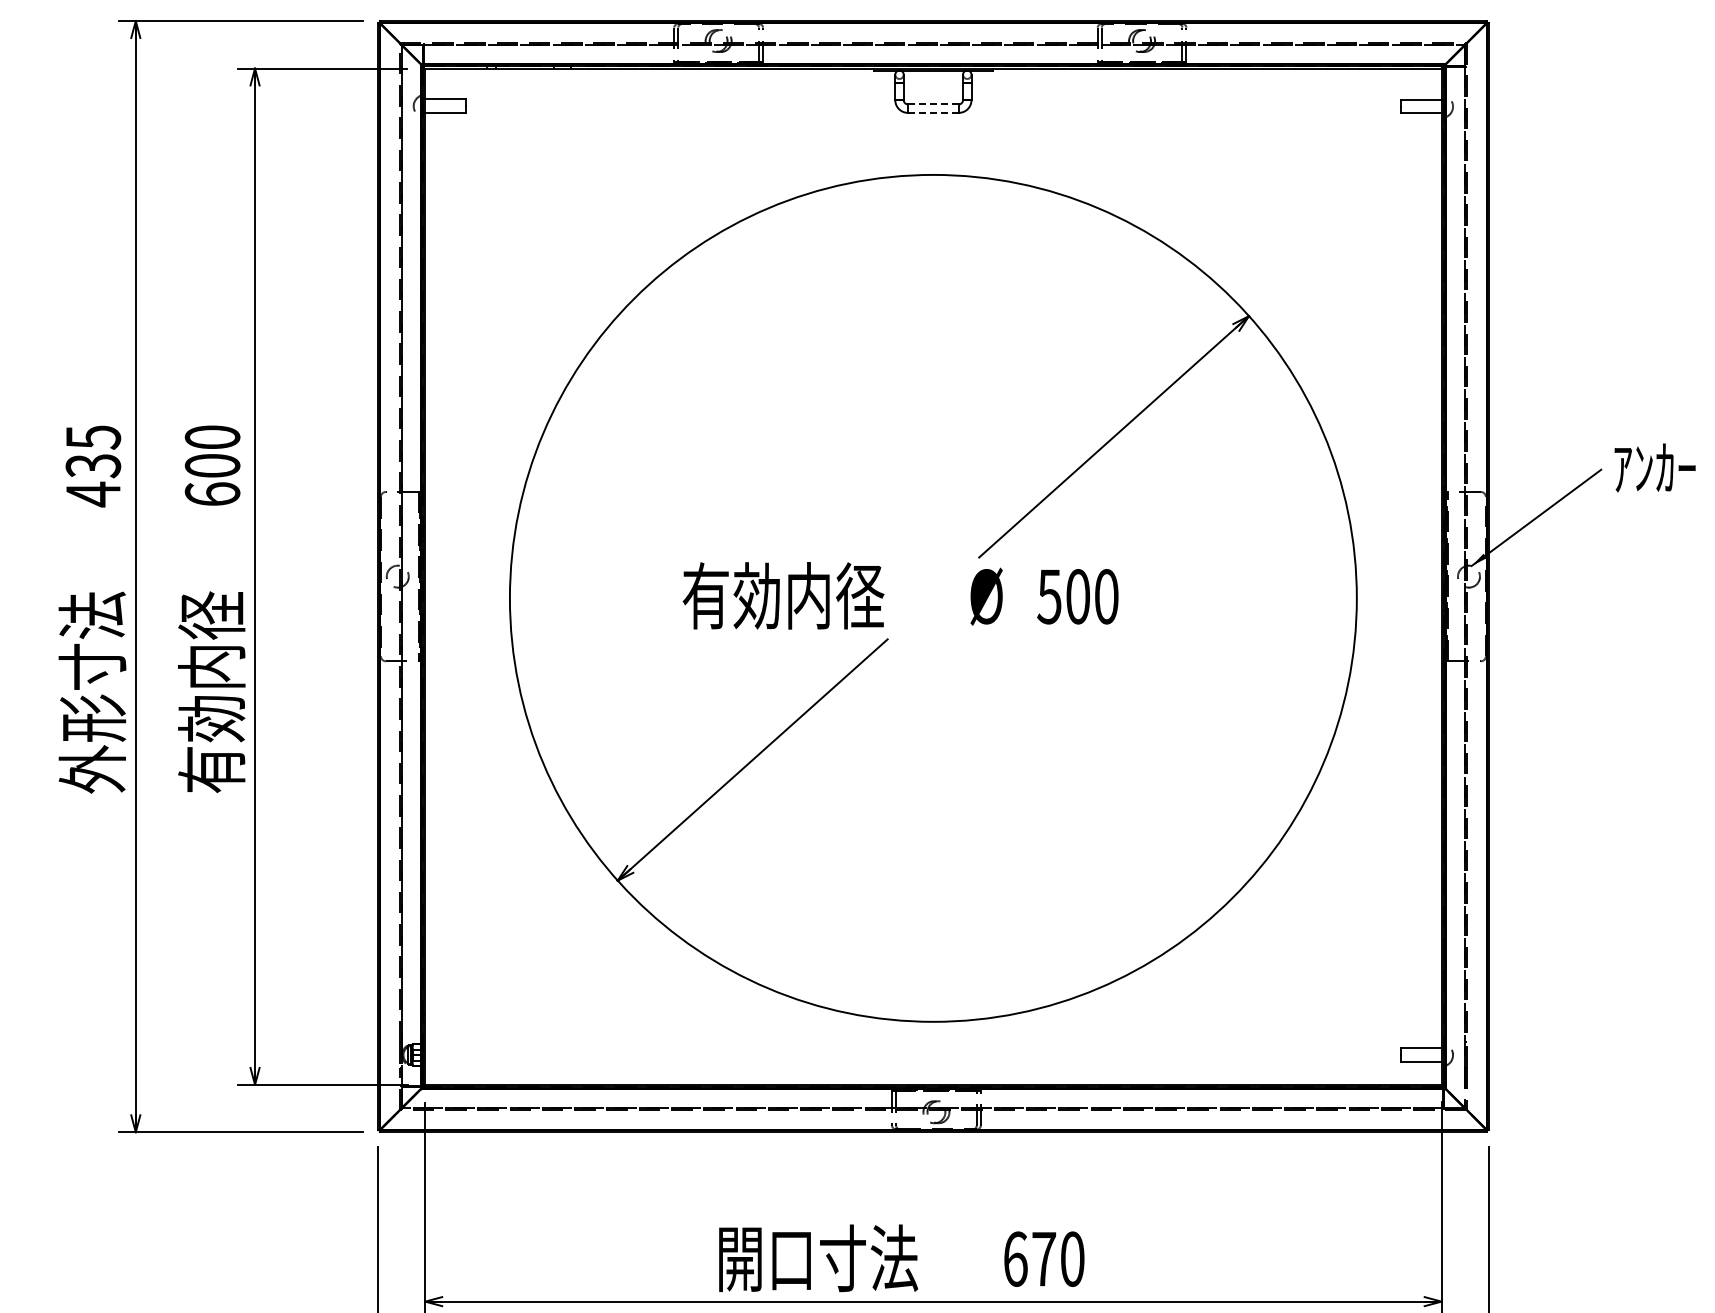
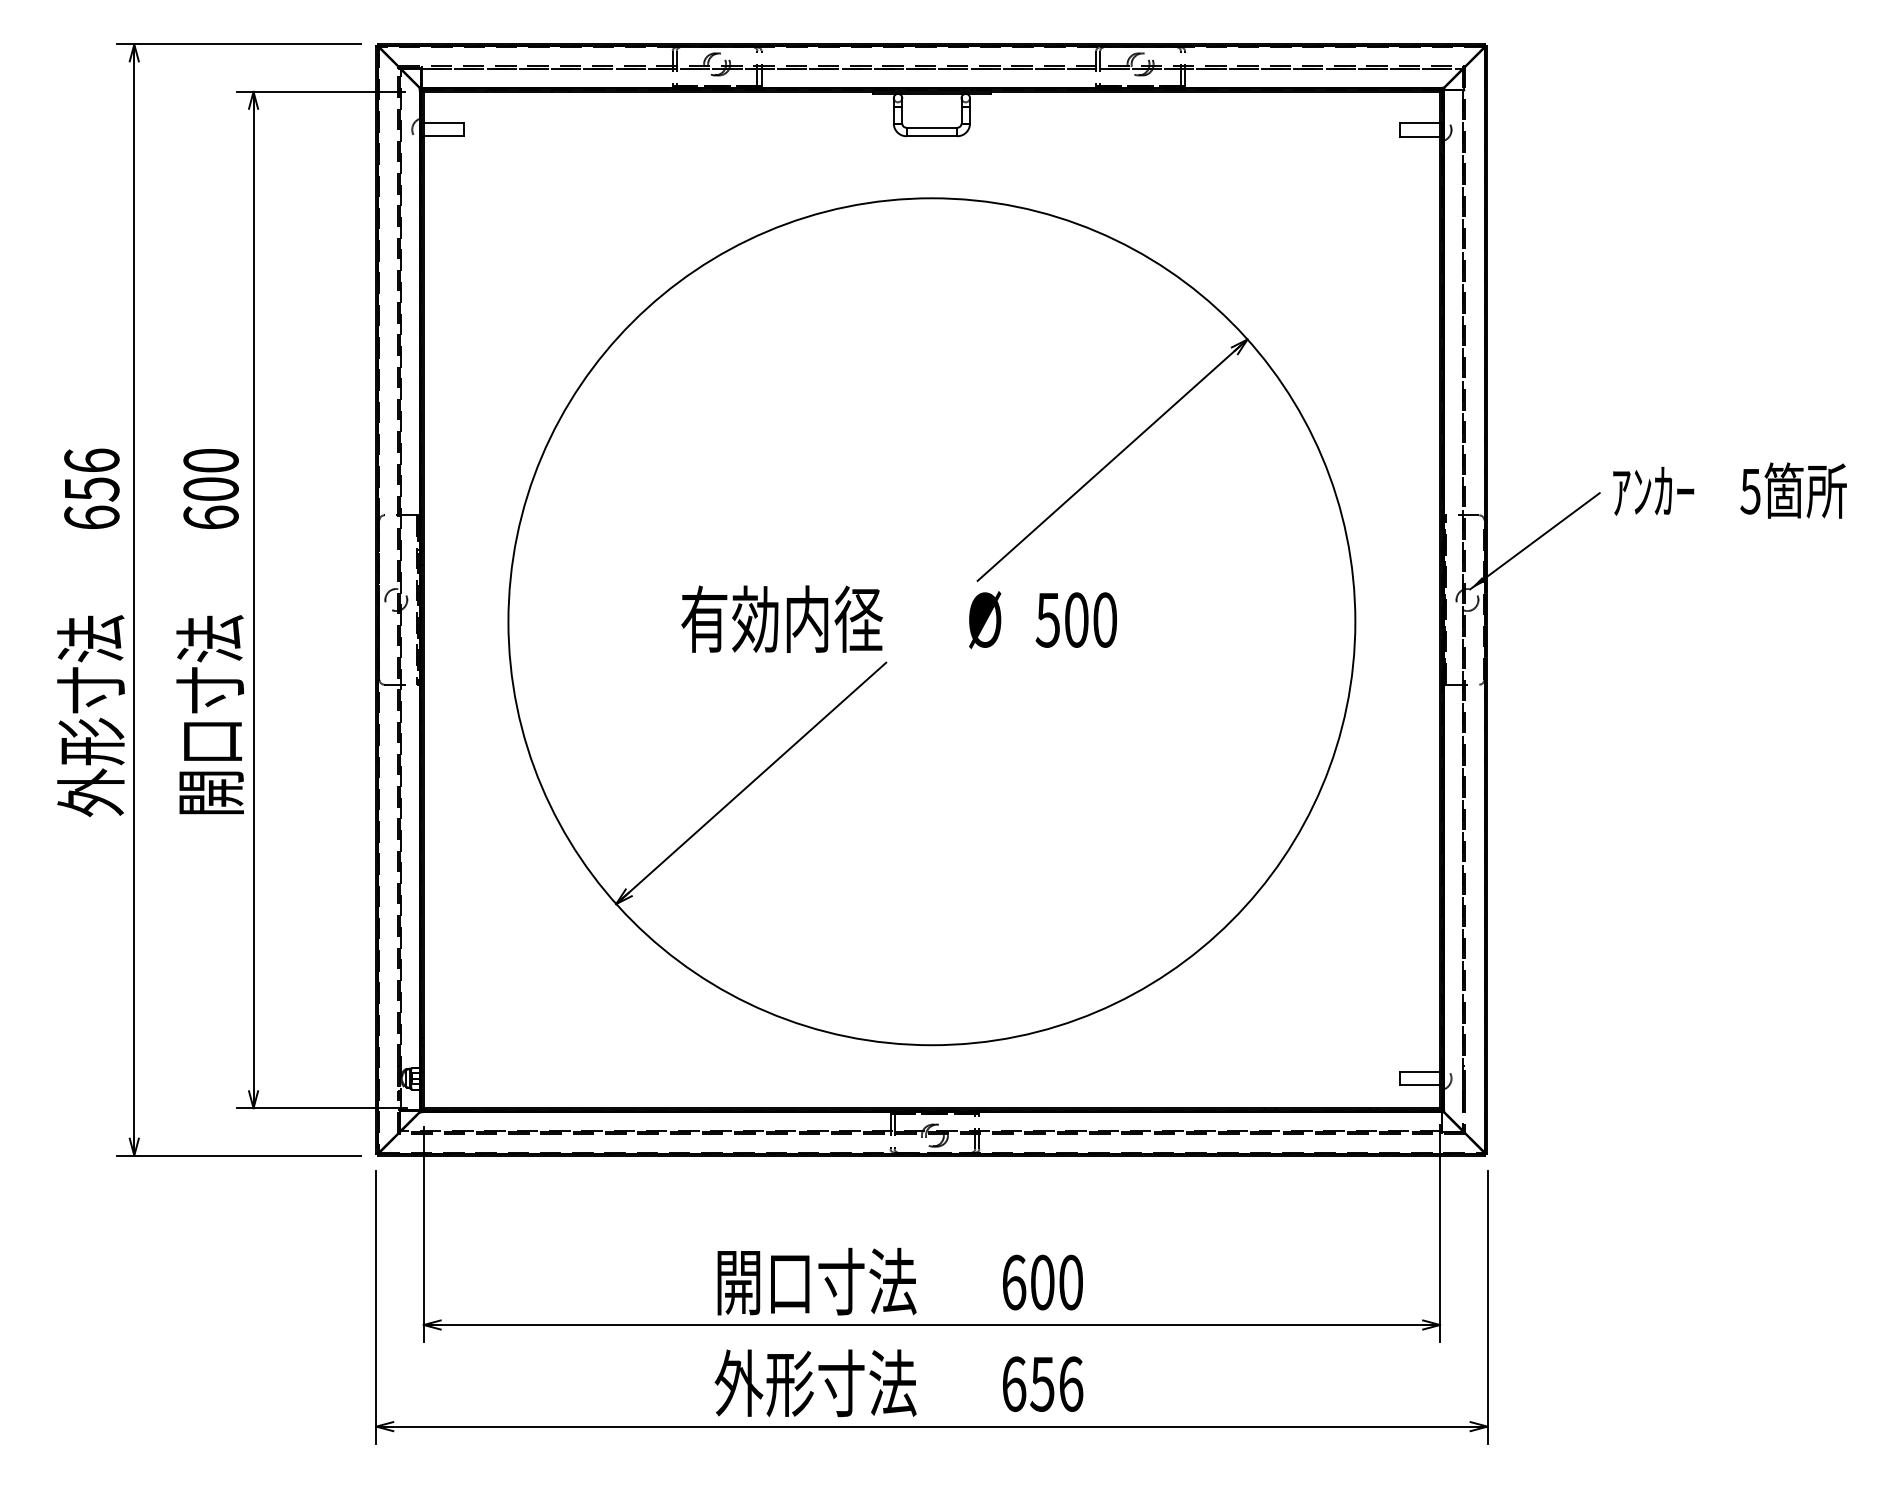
line: (932, 104) -> (931, 127), dashed -> solid
line: (933, 113) -> (932, 136), dashed -> solid
text: (92, 466) -> (91, 489), 435 -> 656
text: (210, 692) -> (209, 715), 有効内径 -> 開口寸法
text: (1043, 1259) -> (1042, 1282), 670 -> 600

